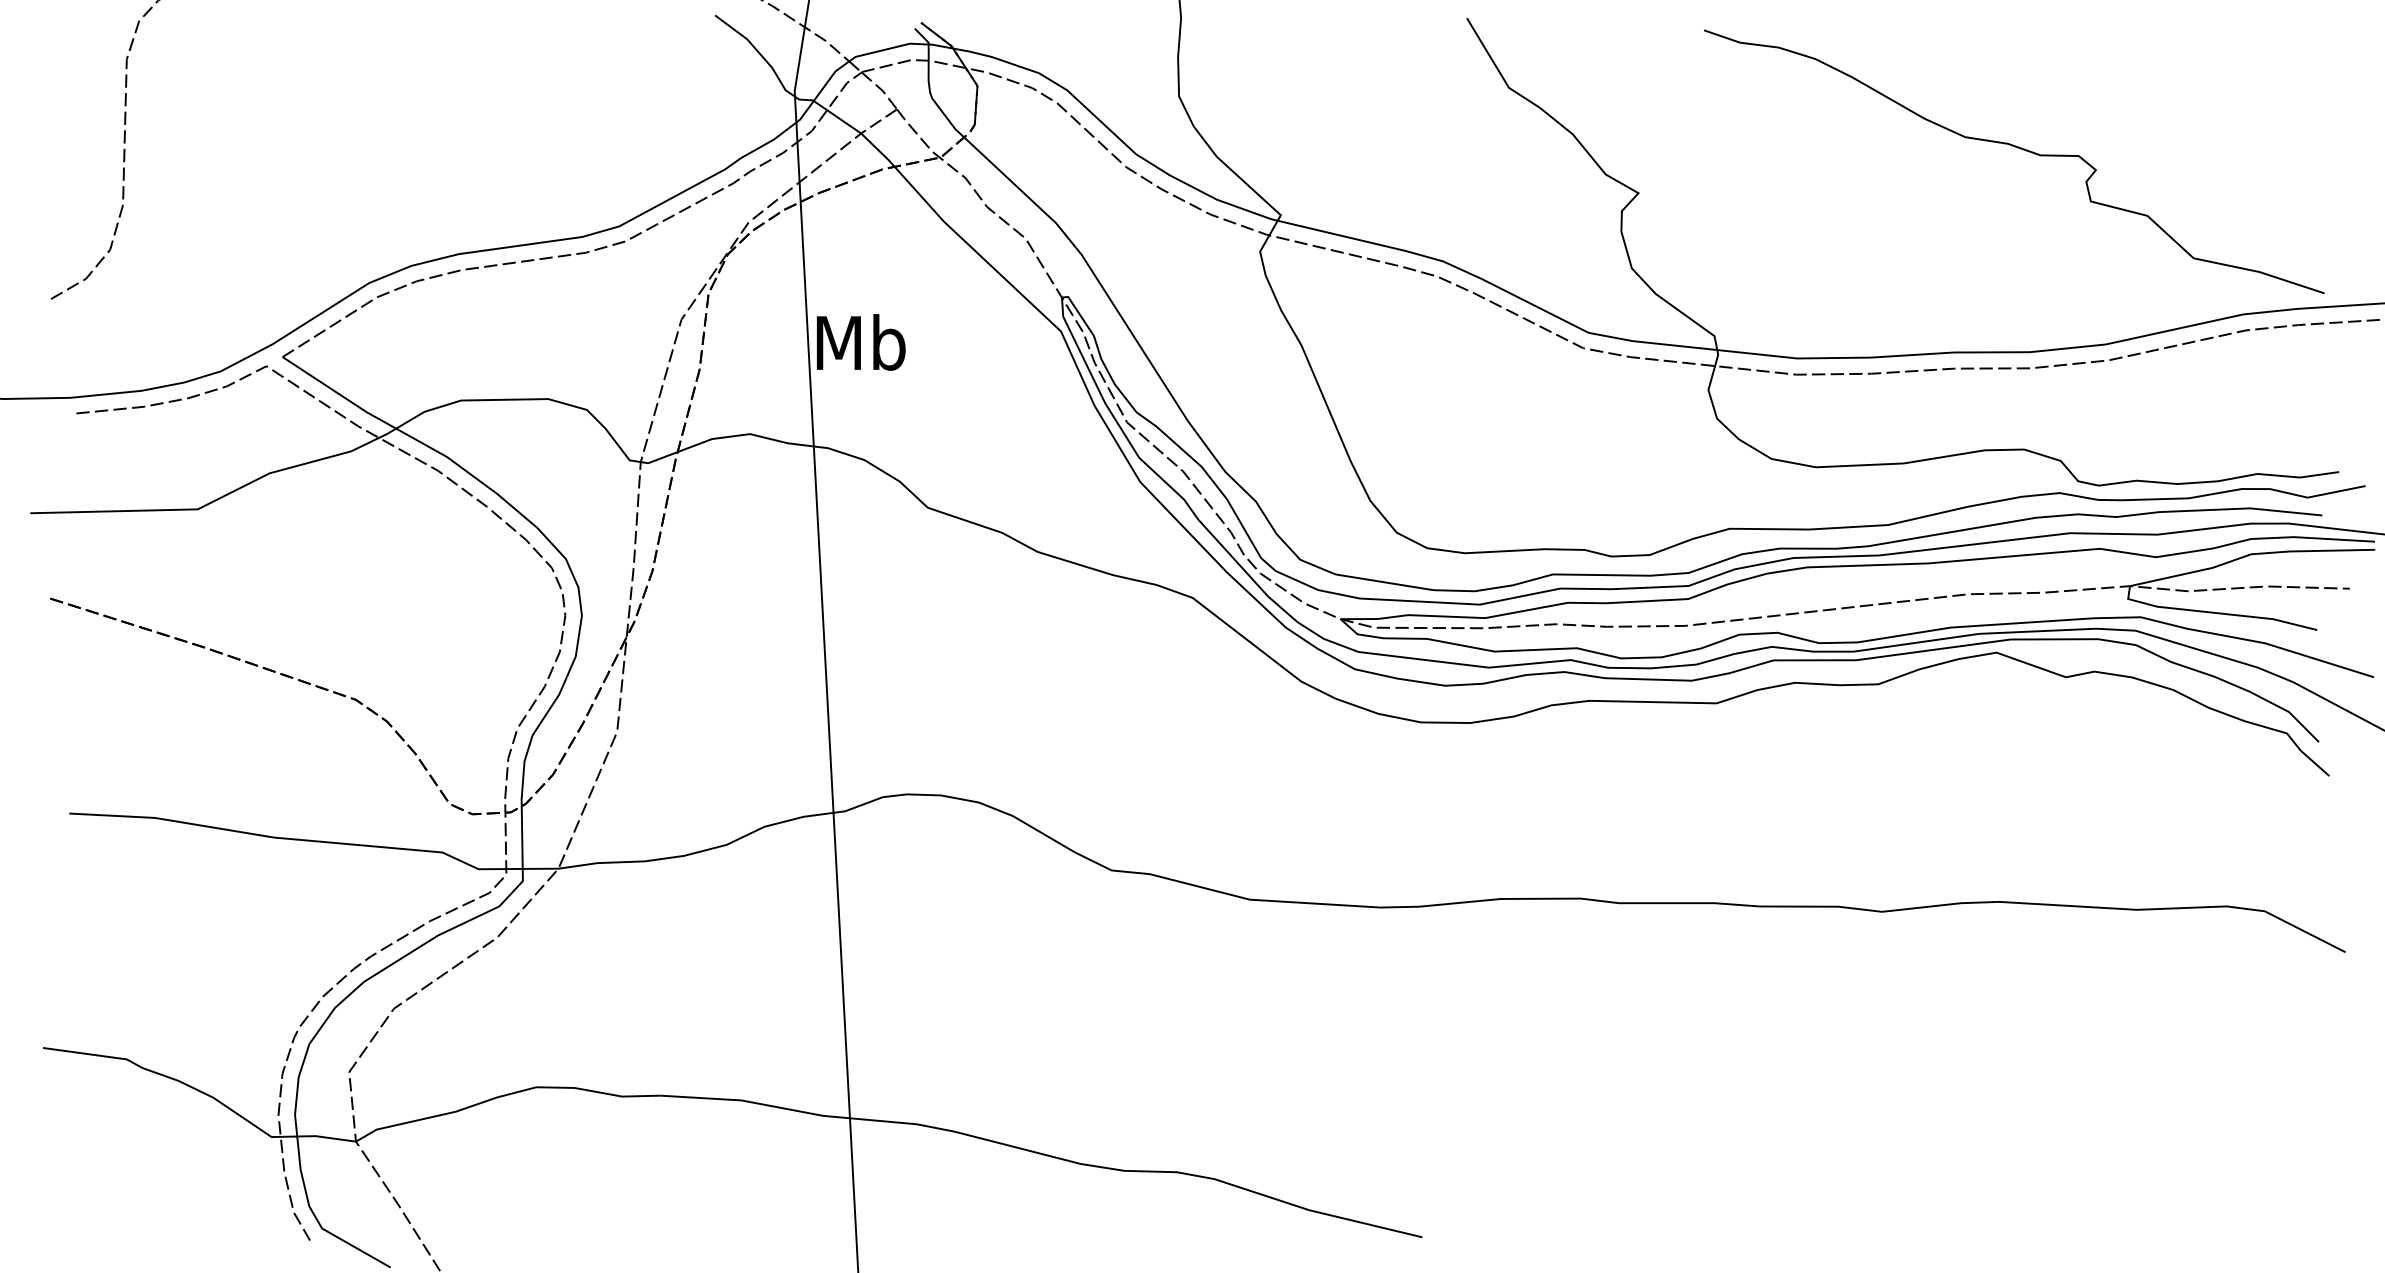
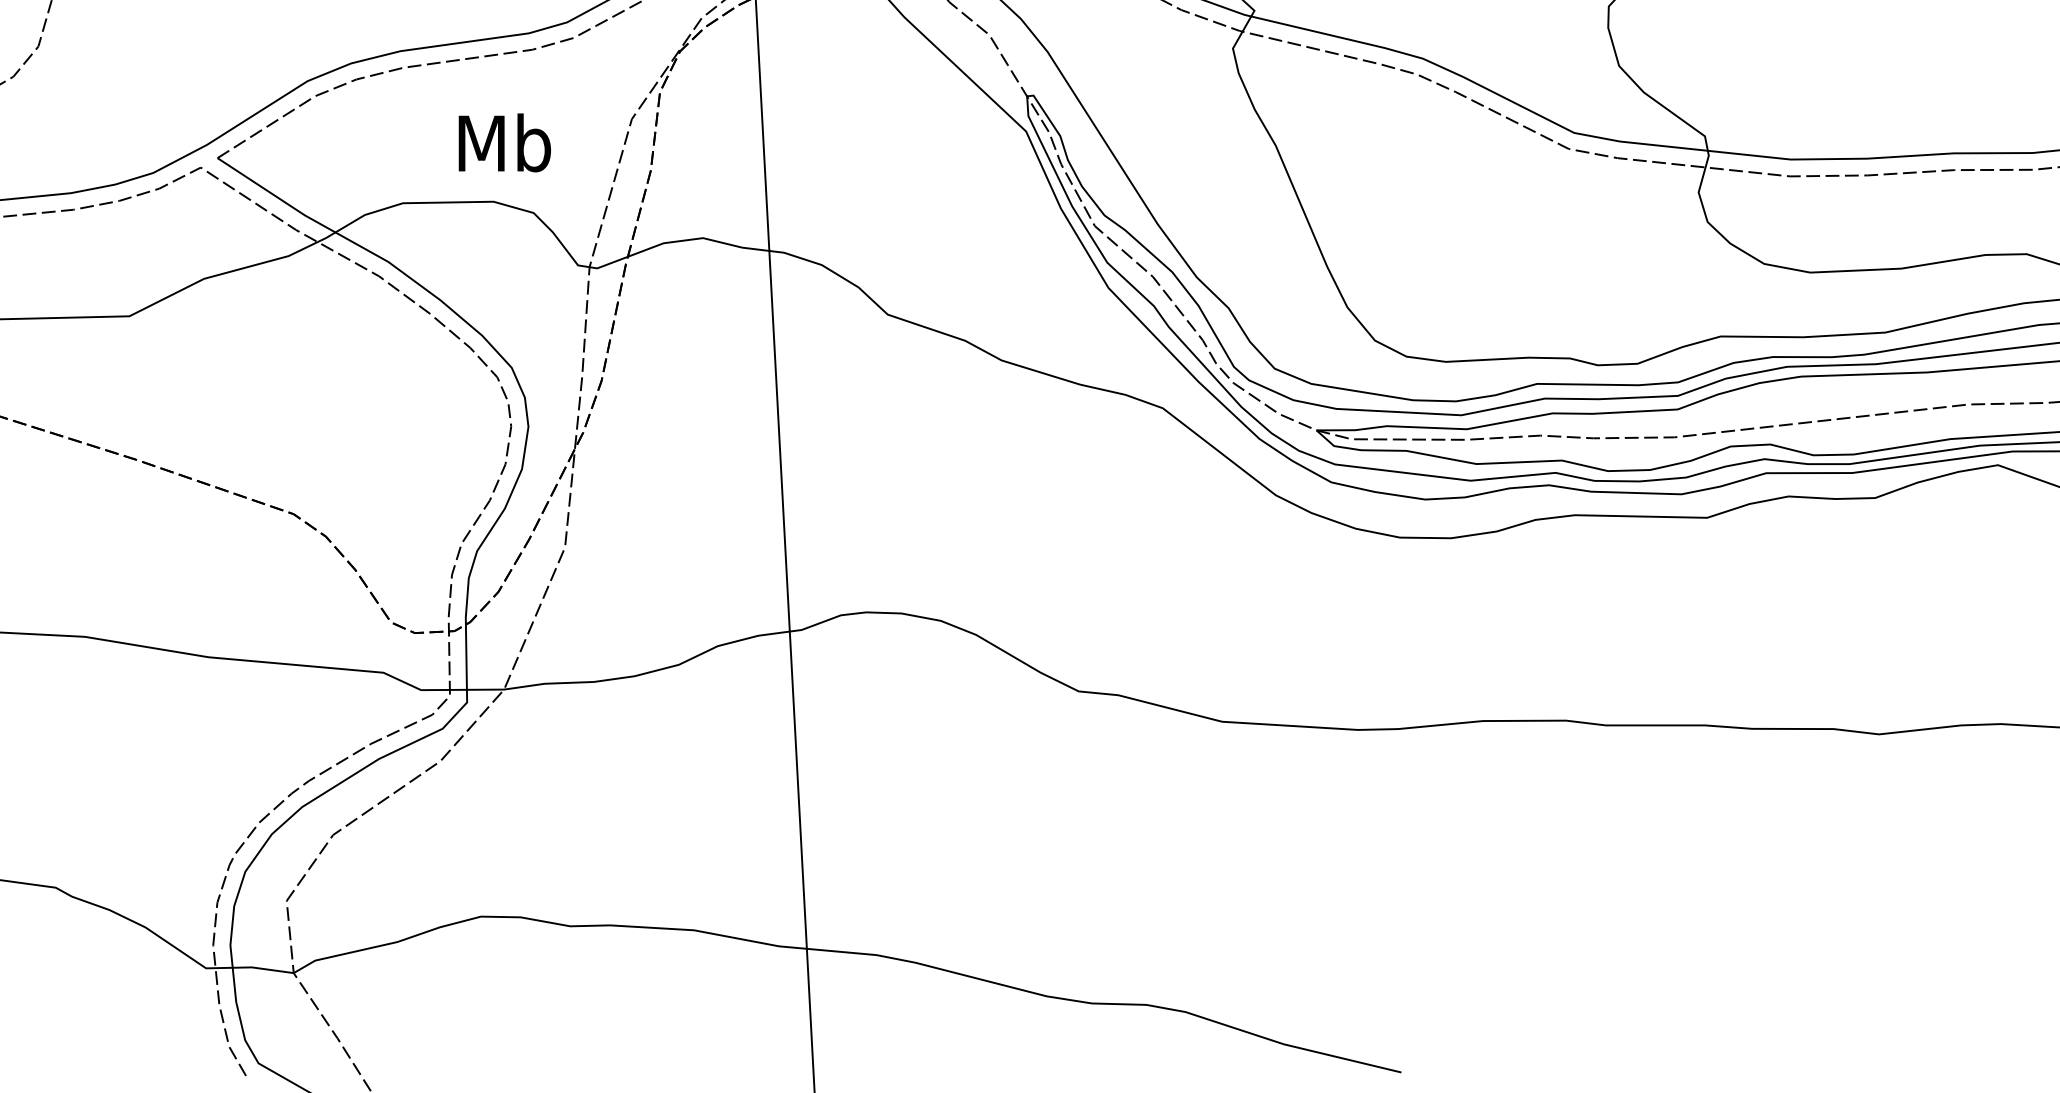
text: (861, 342) -> (505, 142), moved

